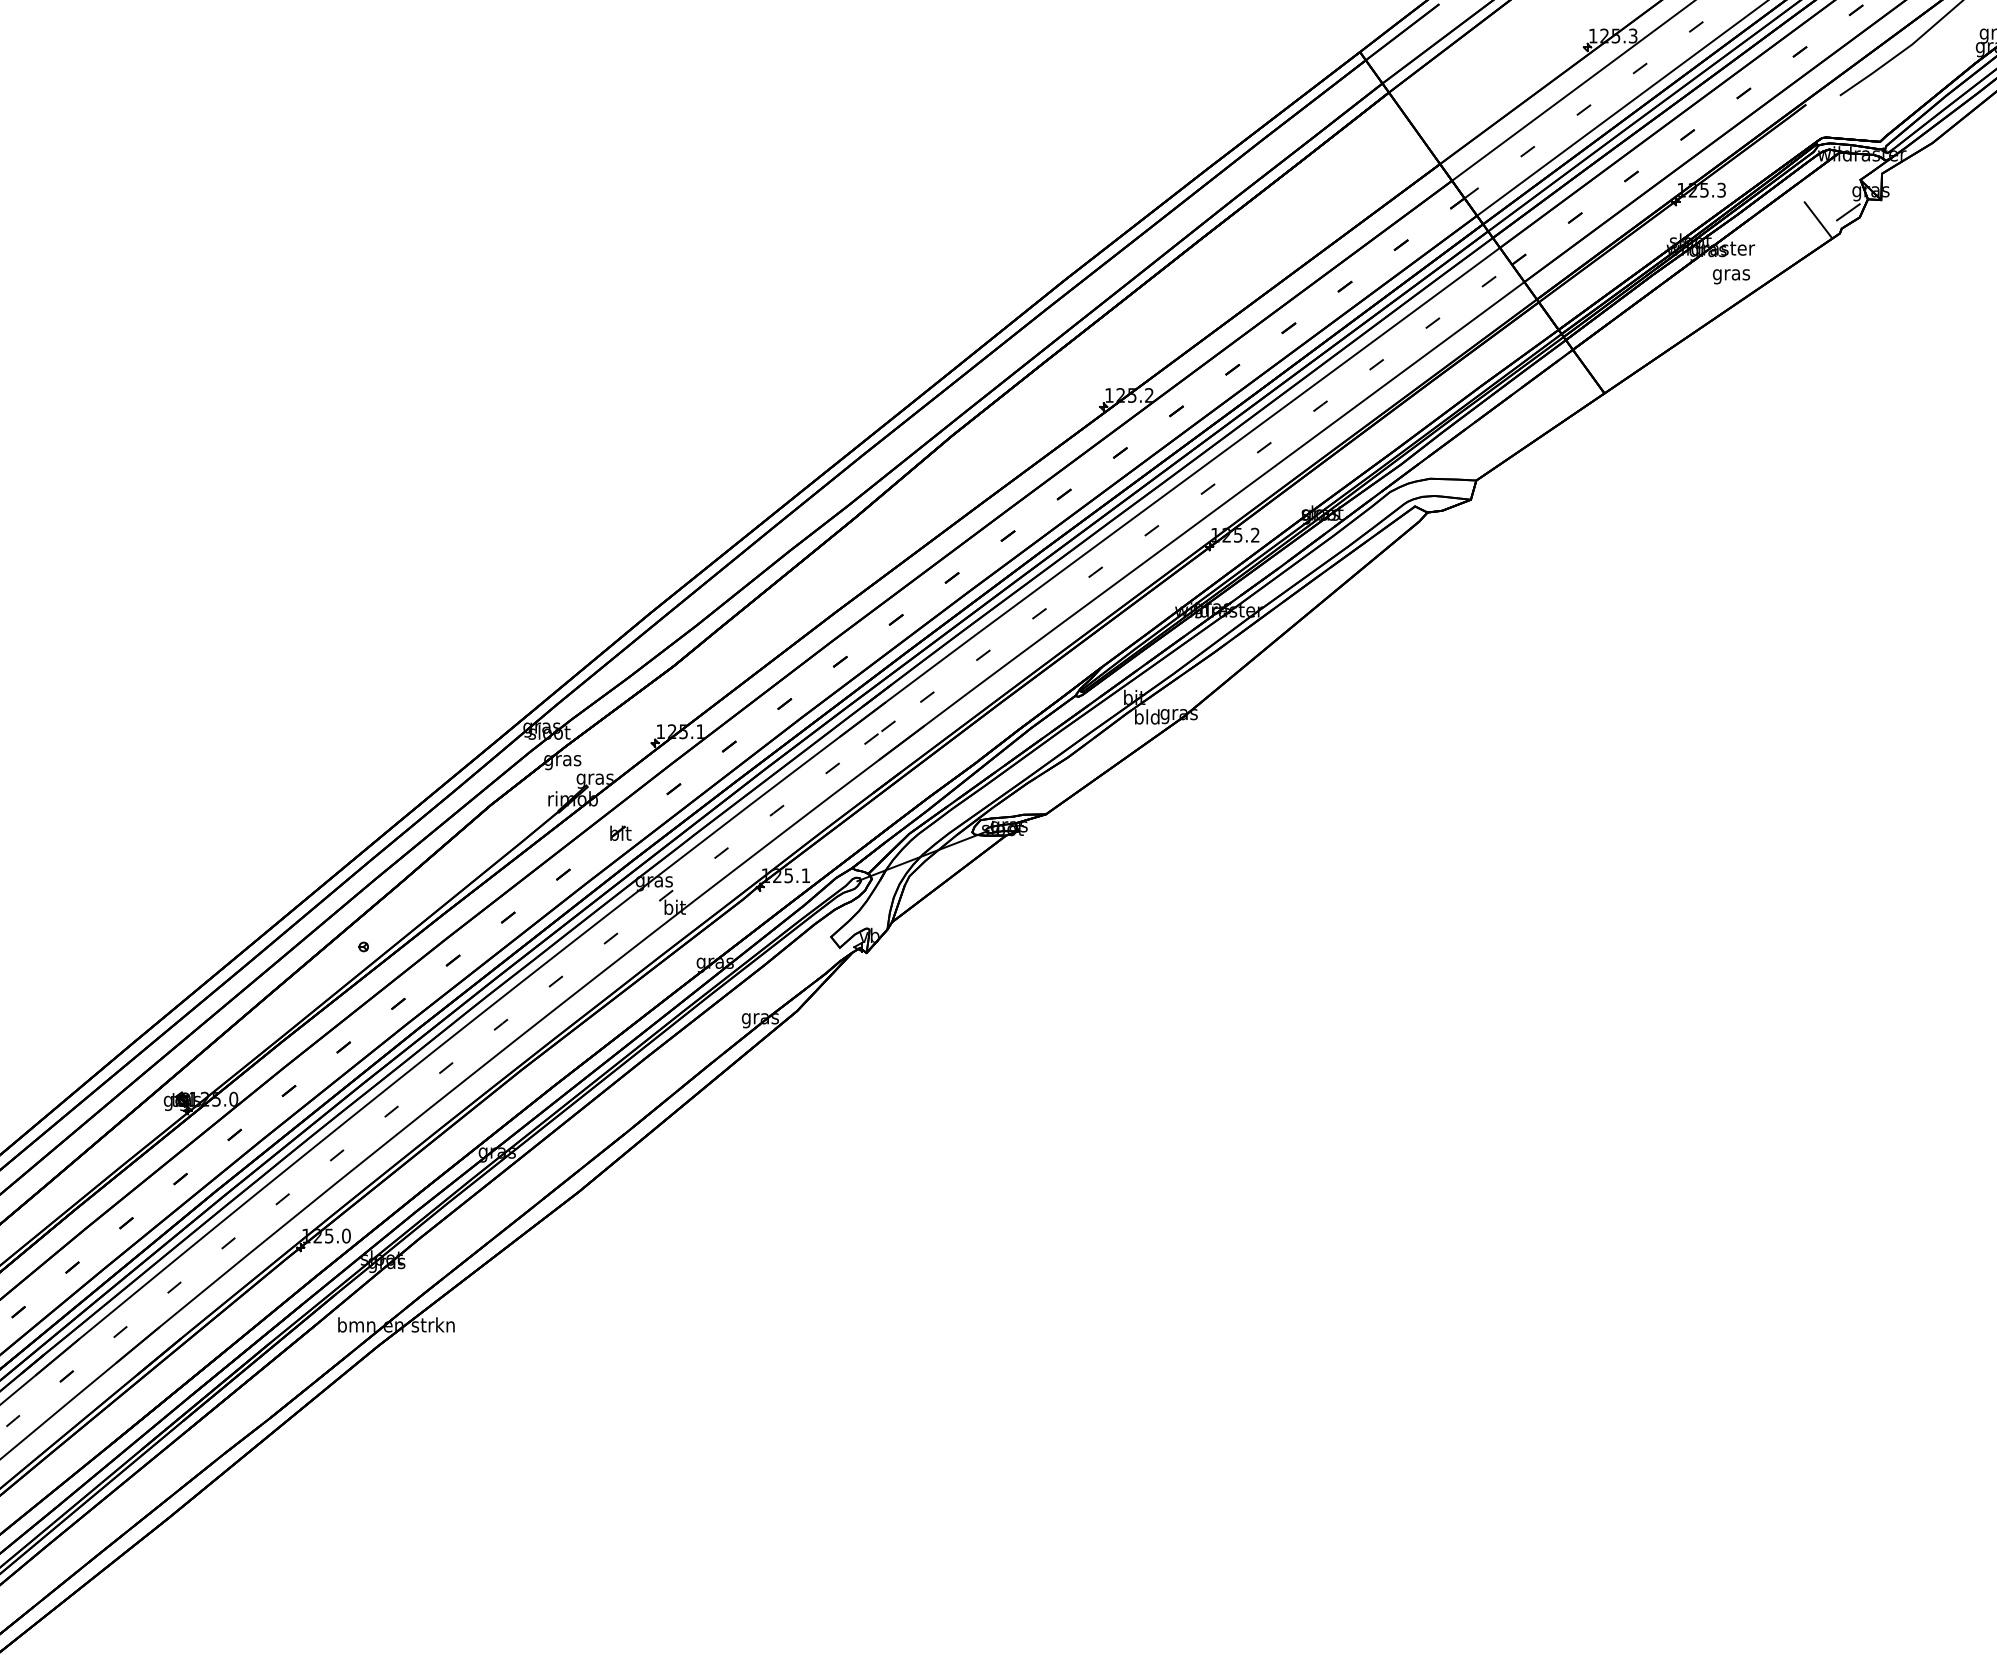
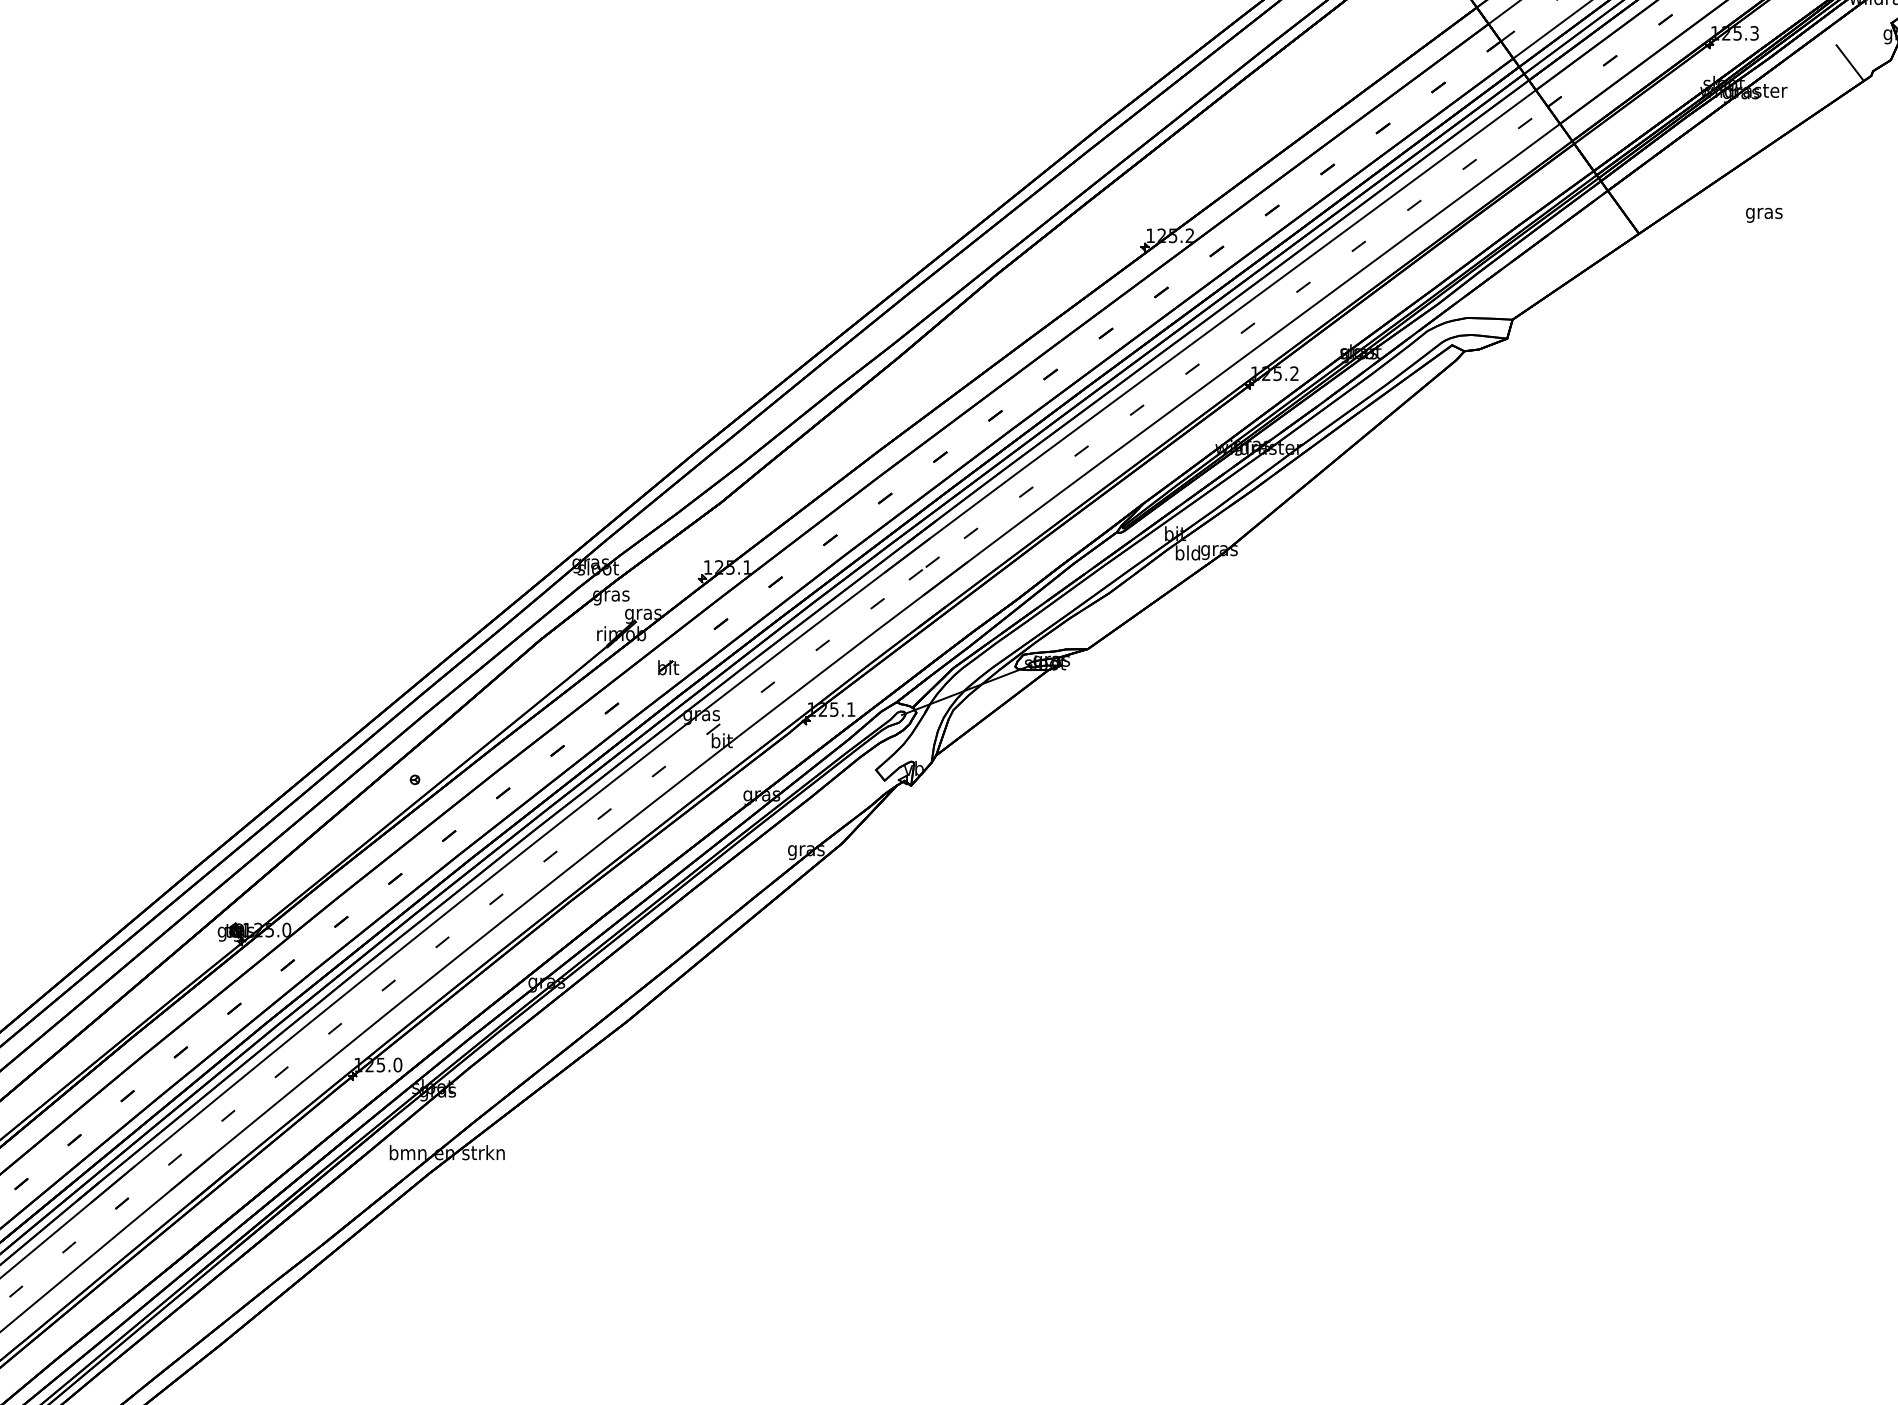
line: (1848, 212) -> (1879, 55), removed
text: (1731, 276) -> (1764, 215), moved

